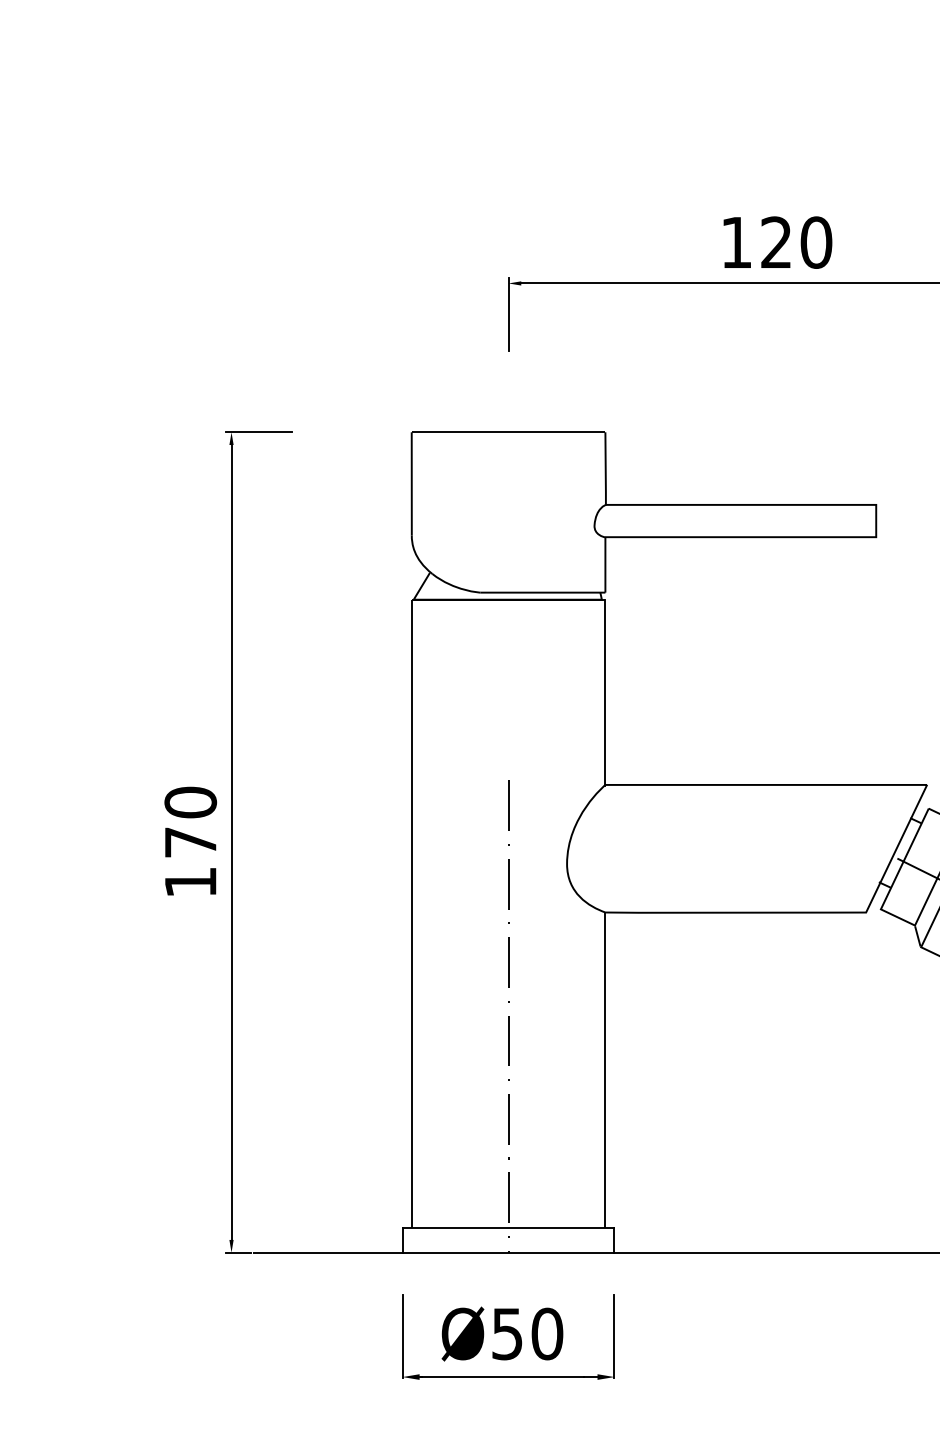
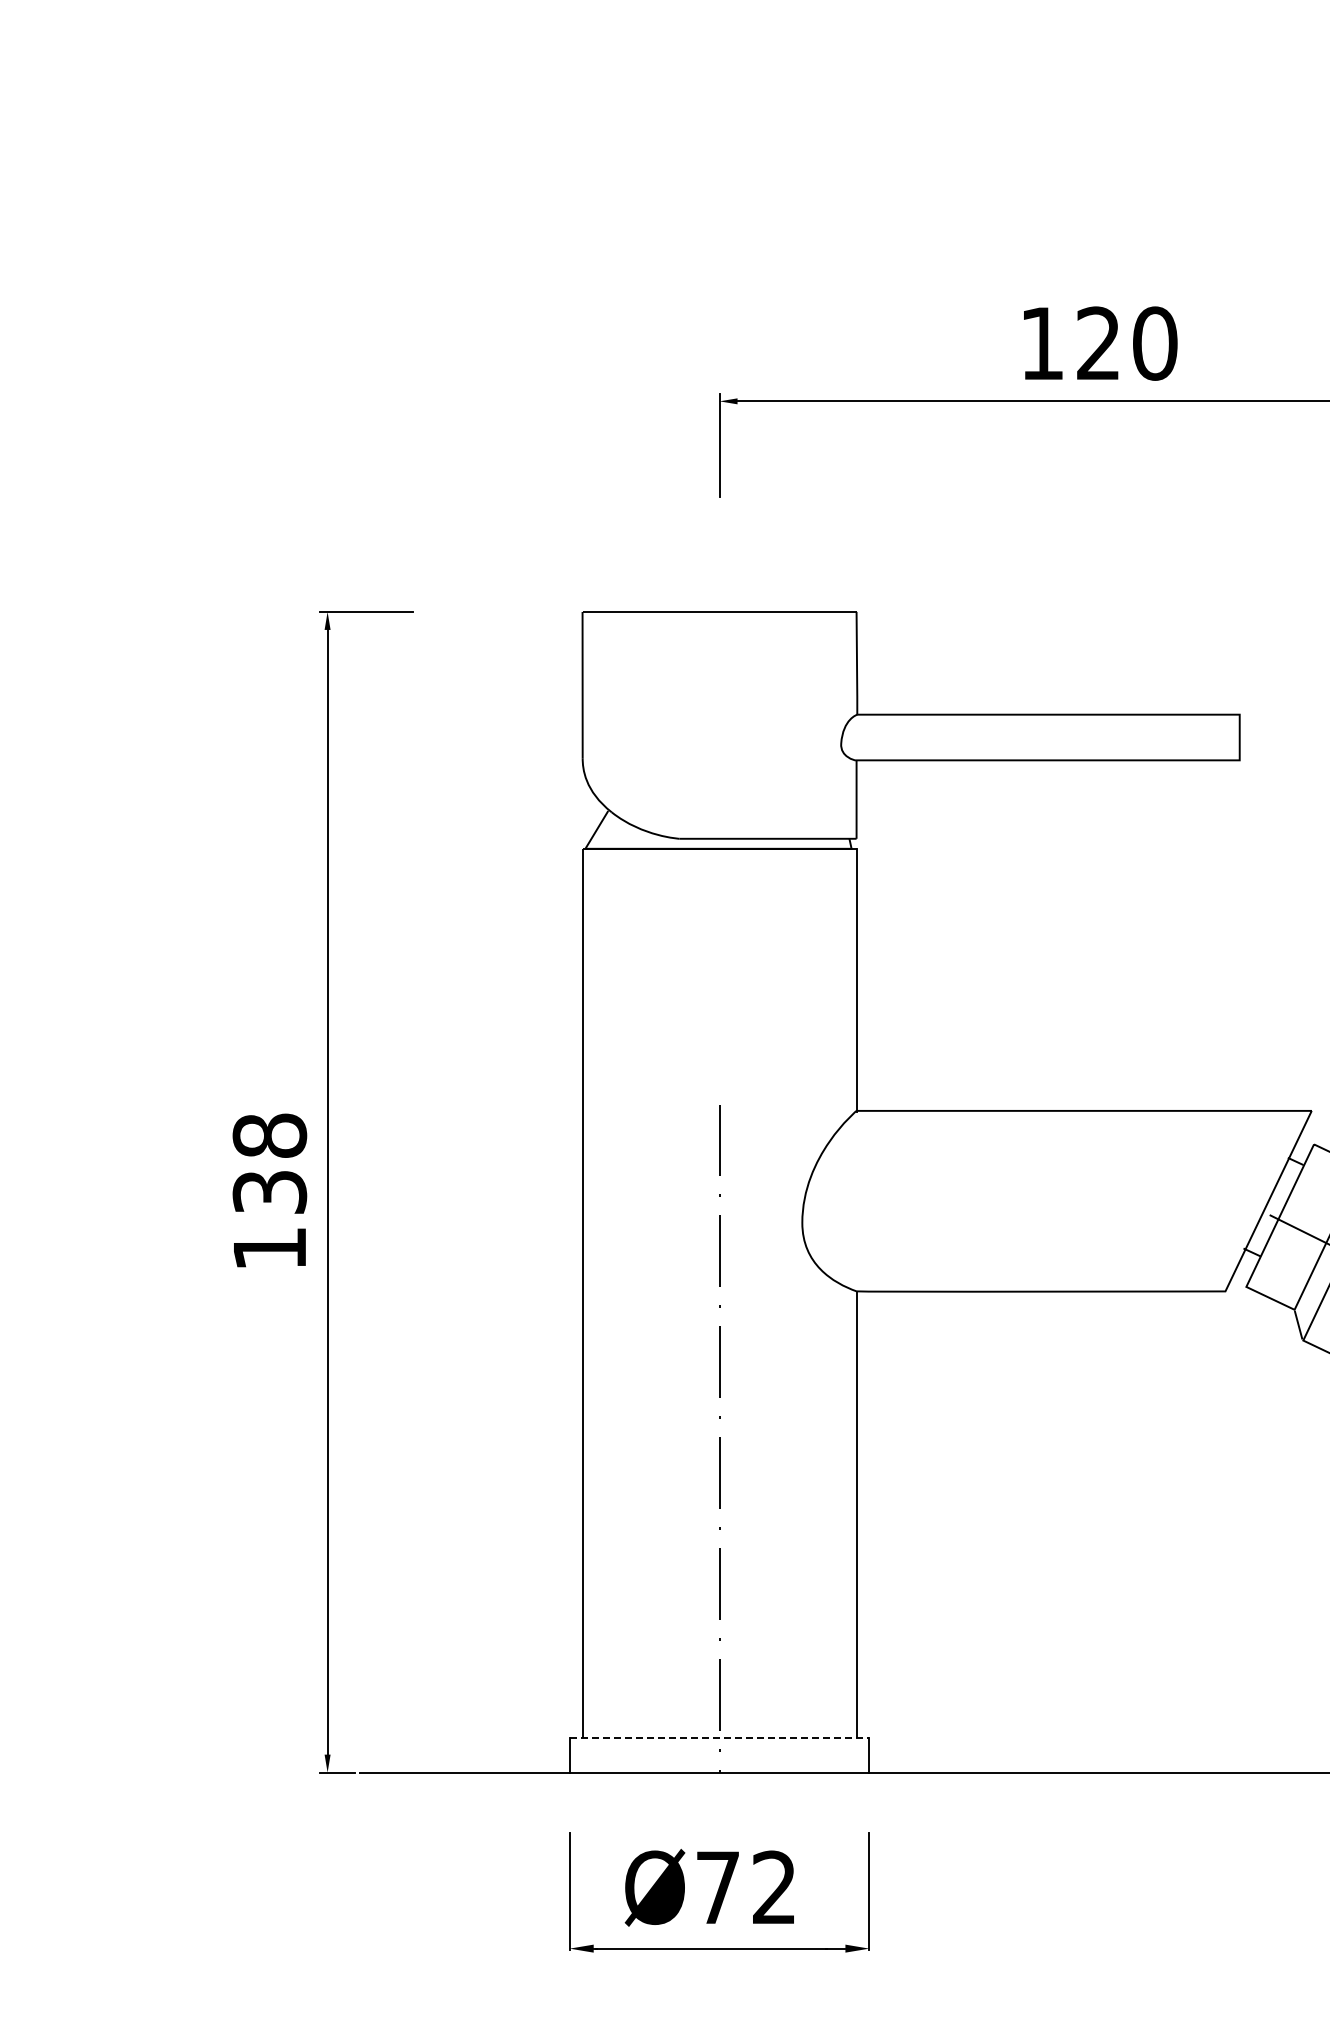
text: (190, 822) -> (269, 1163), 170 -> 138
line: (508, 1227) -> (719, 1737), solid -> dashed
text: (527, 1333) -> (746, 1887), Ø50 -> Ø72

